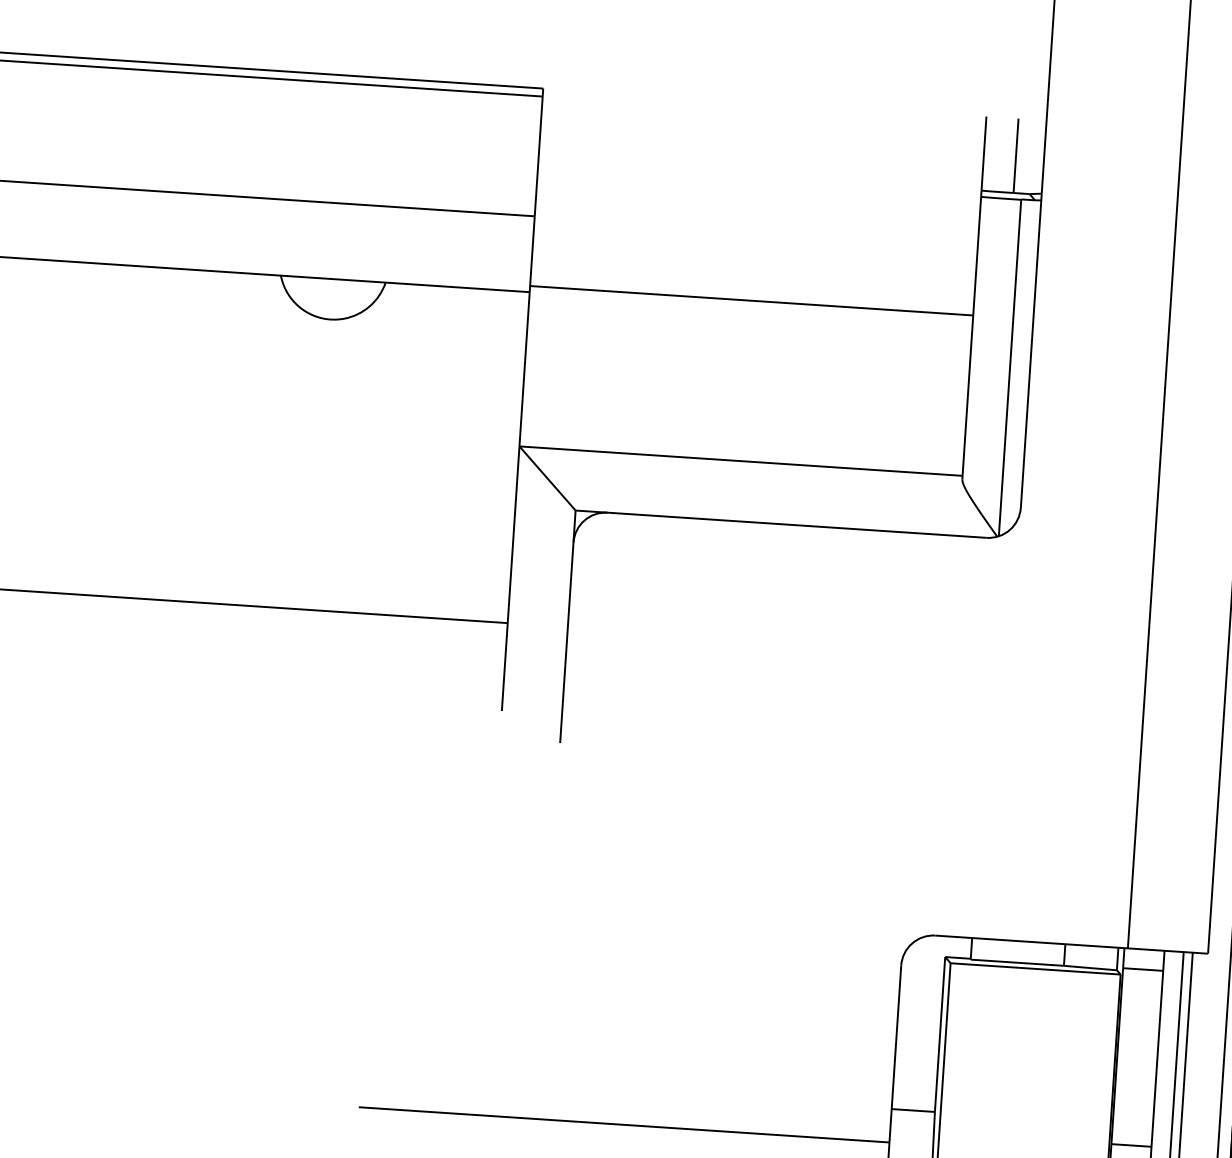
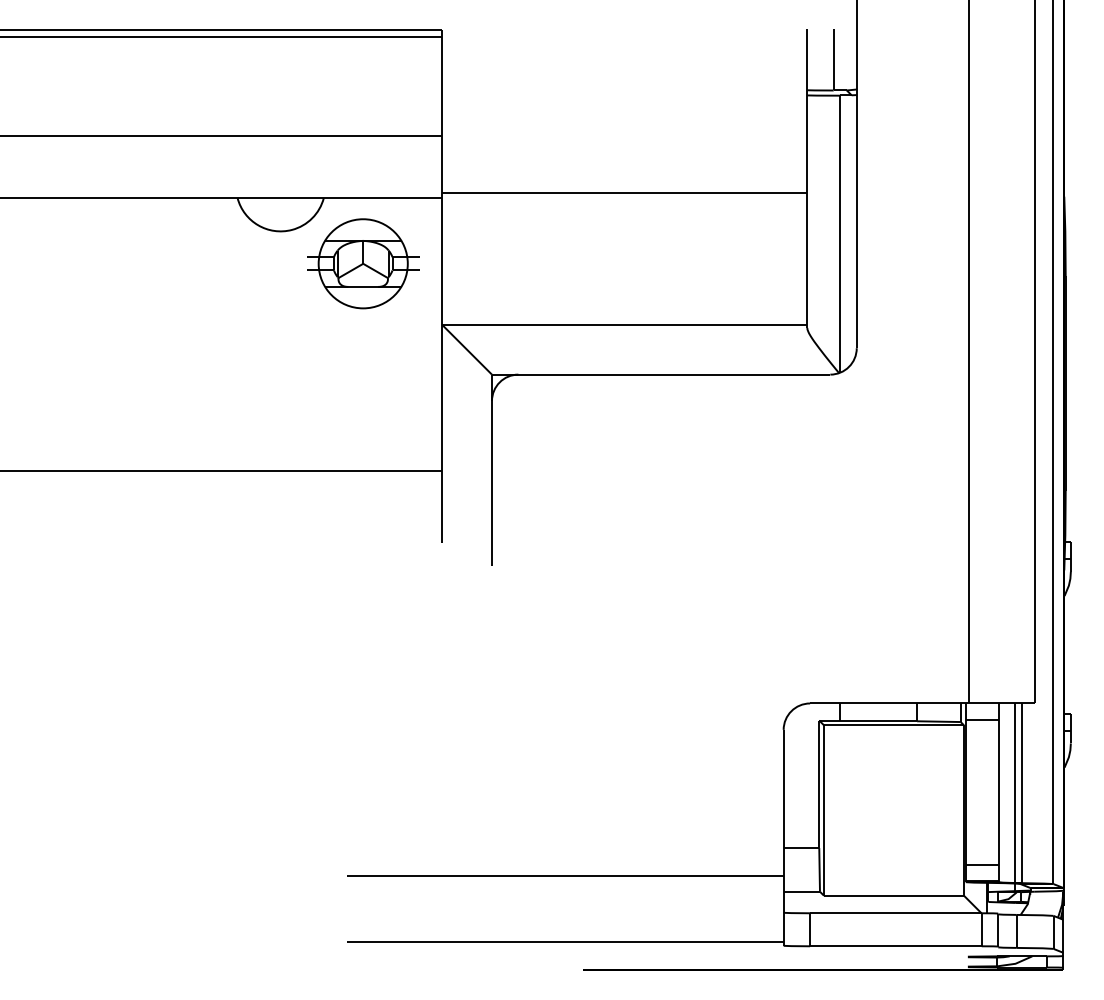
part: (428, 365) -> (363, 263), added

